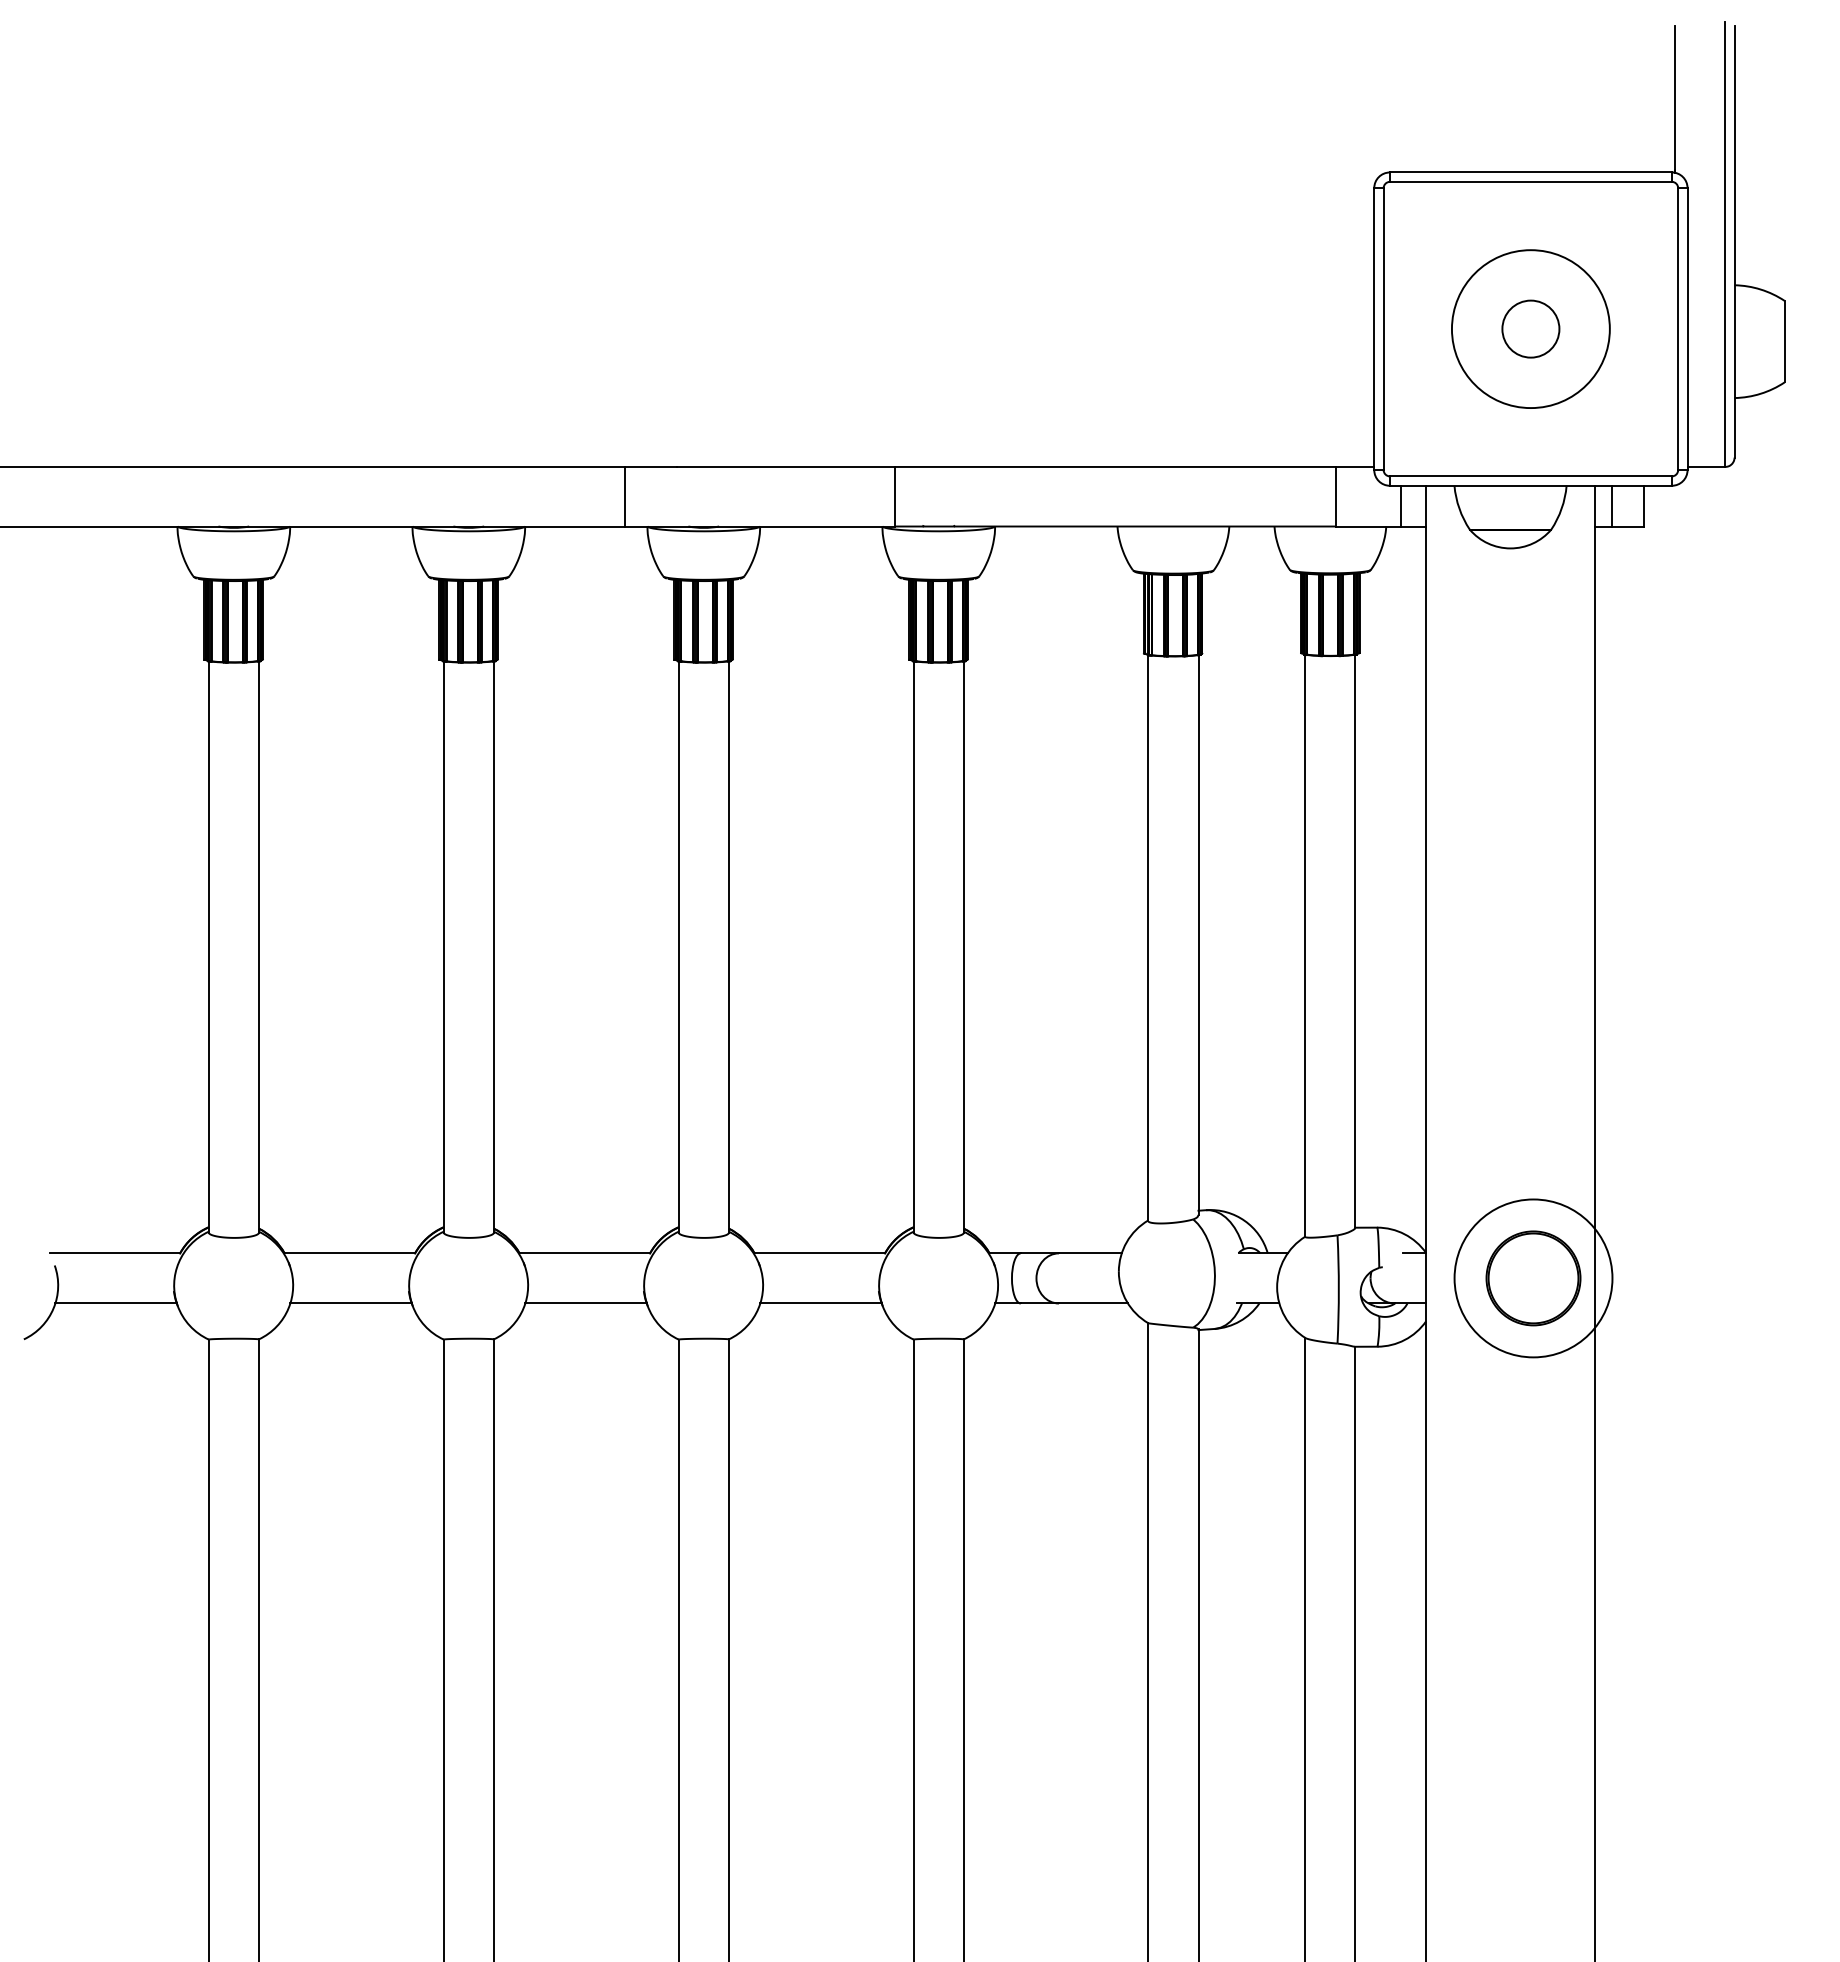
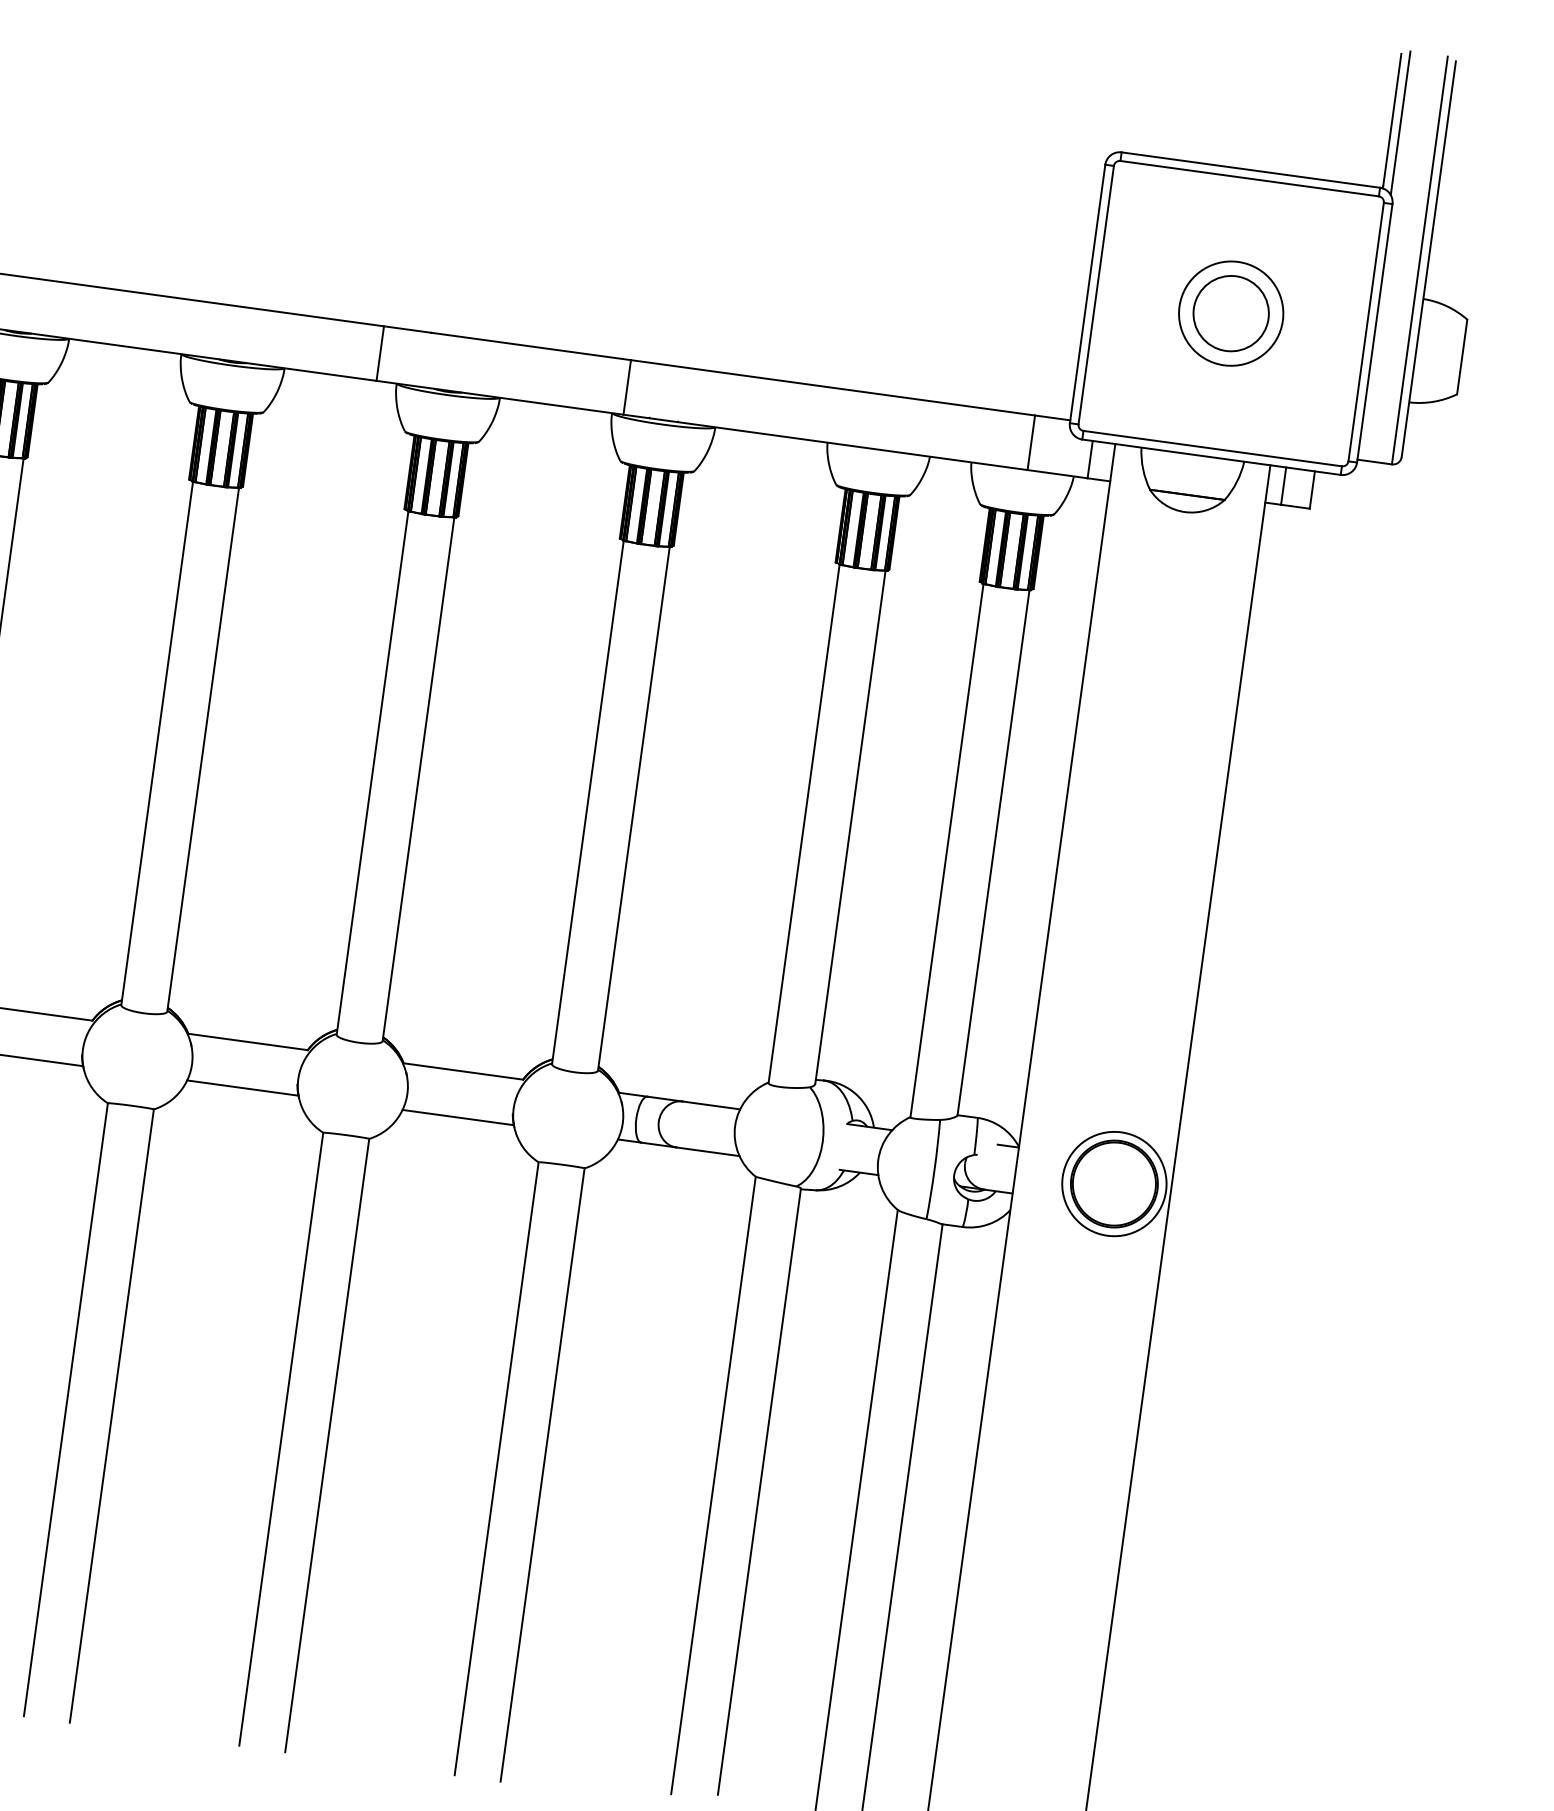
line: (1684, 100) -> (1400, 123), added
circle: (1530, 328) -> (1230, 313), size x0.71
circle: (1530, 328) -> (1230, 313), size x1.43
circle: (1533, 1278) -> (1114, 1184), size x0.71

